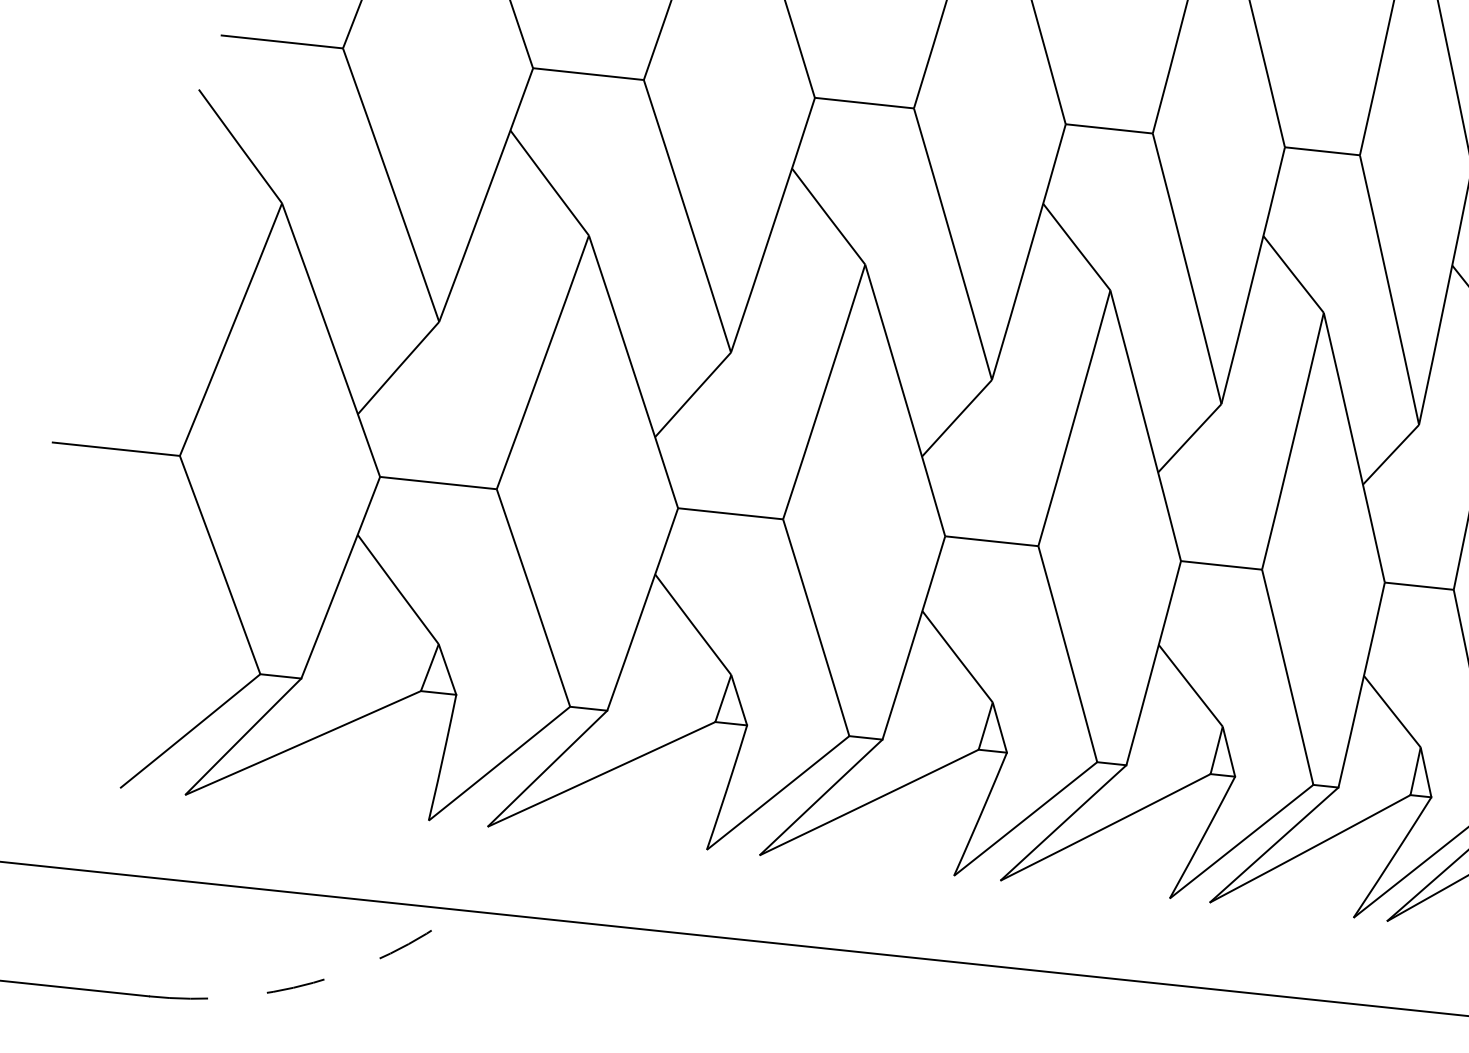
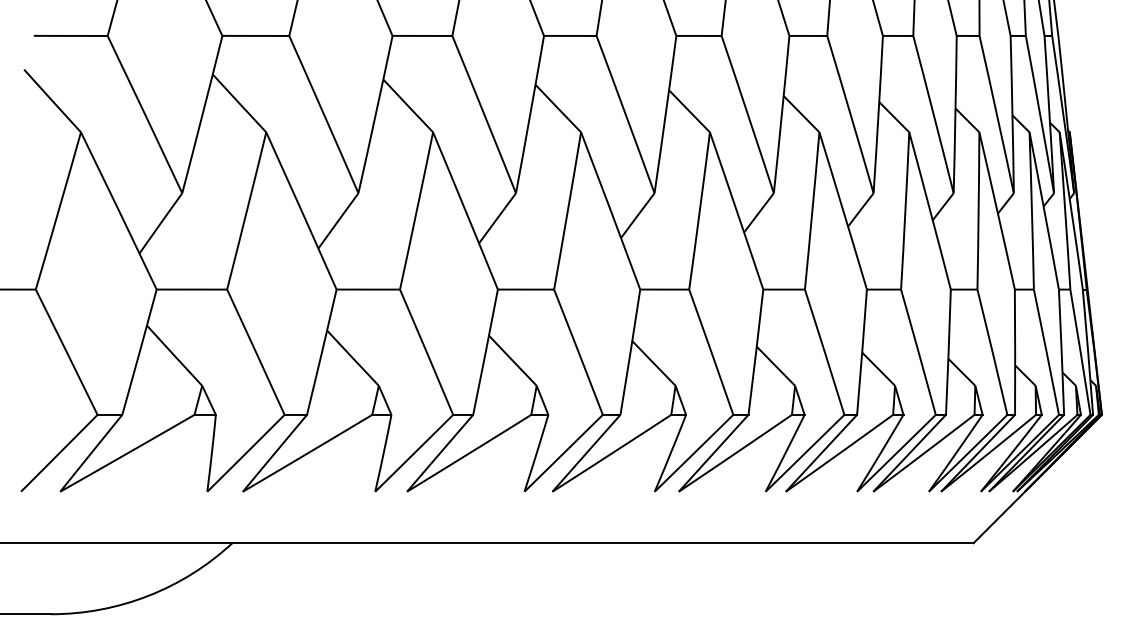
arc: (313, 982) -> (148, 595), dashed -> solid

